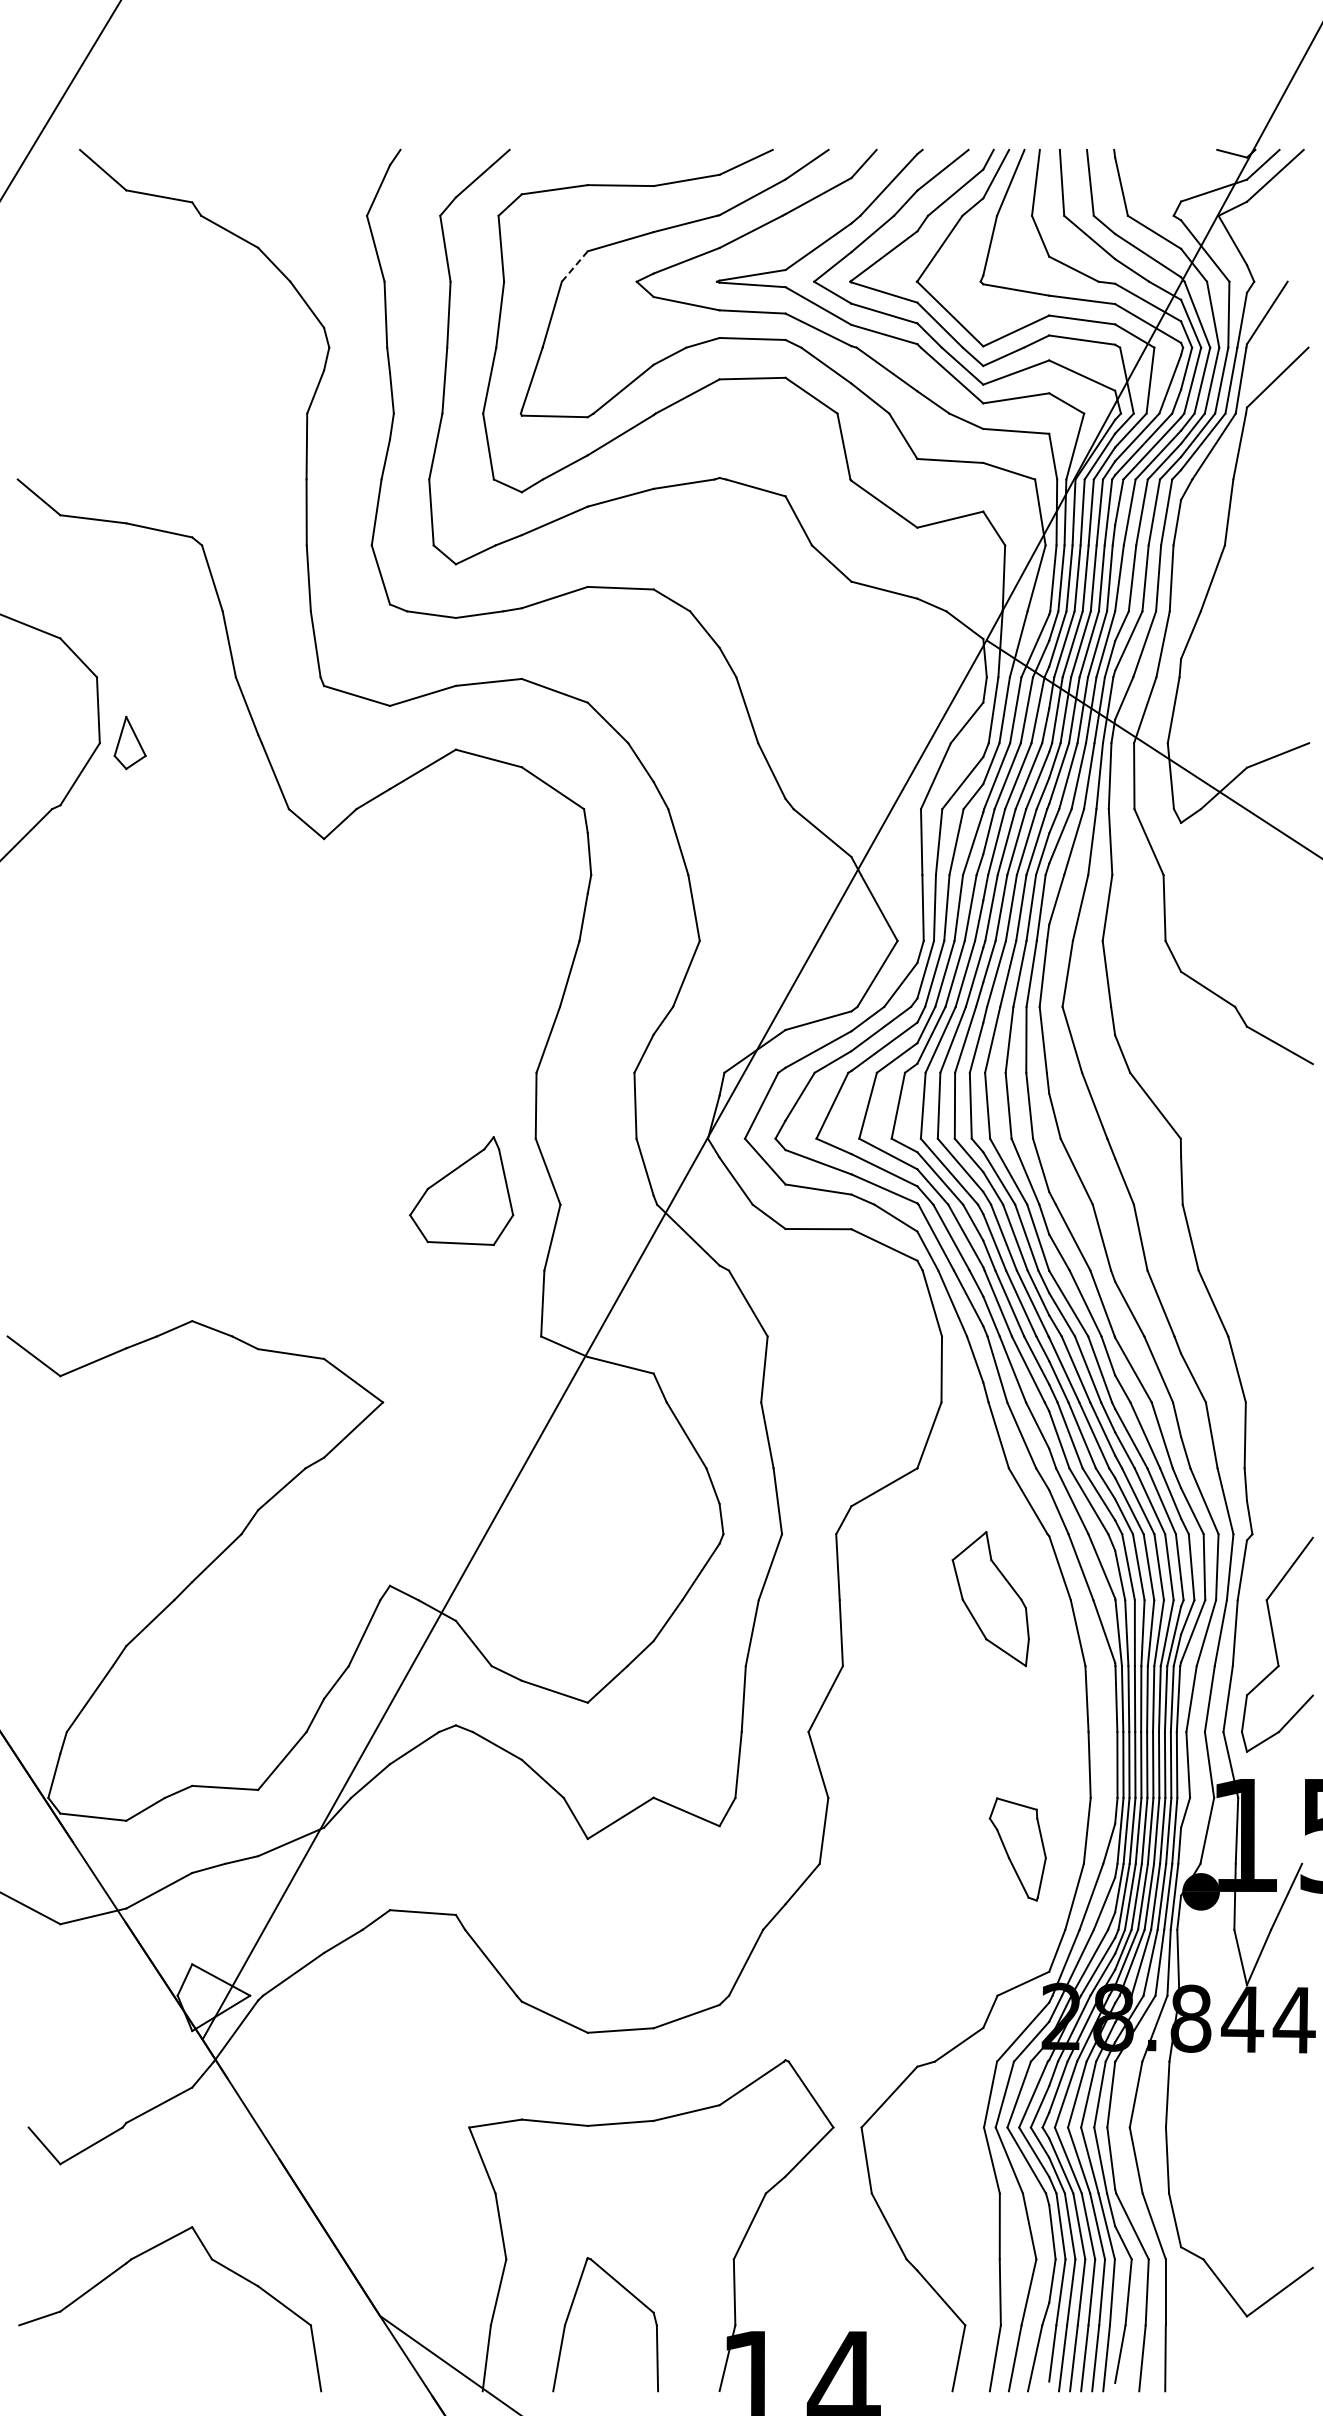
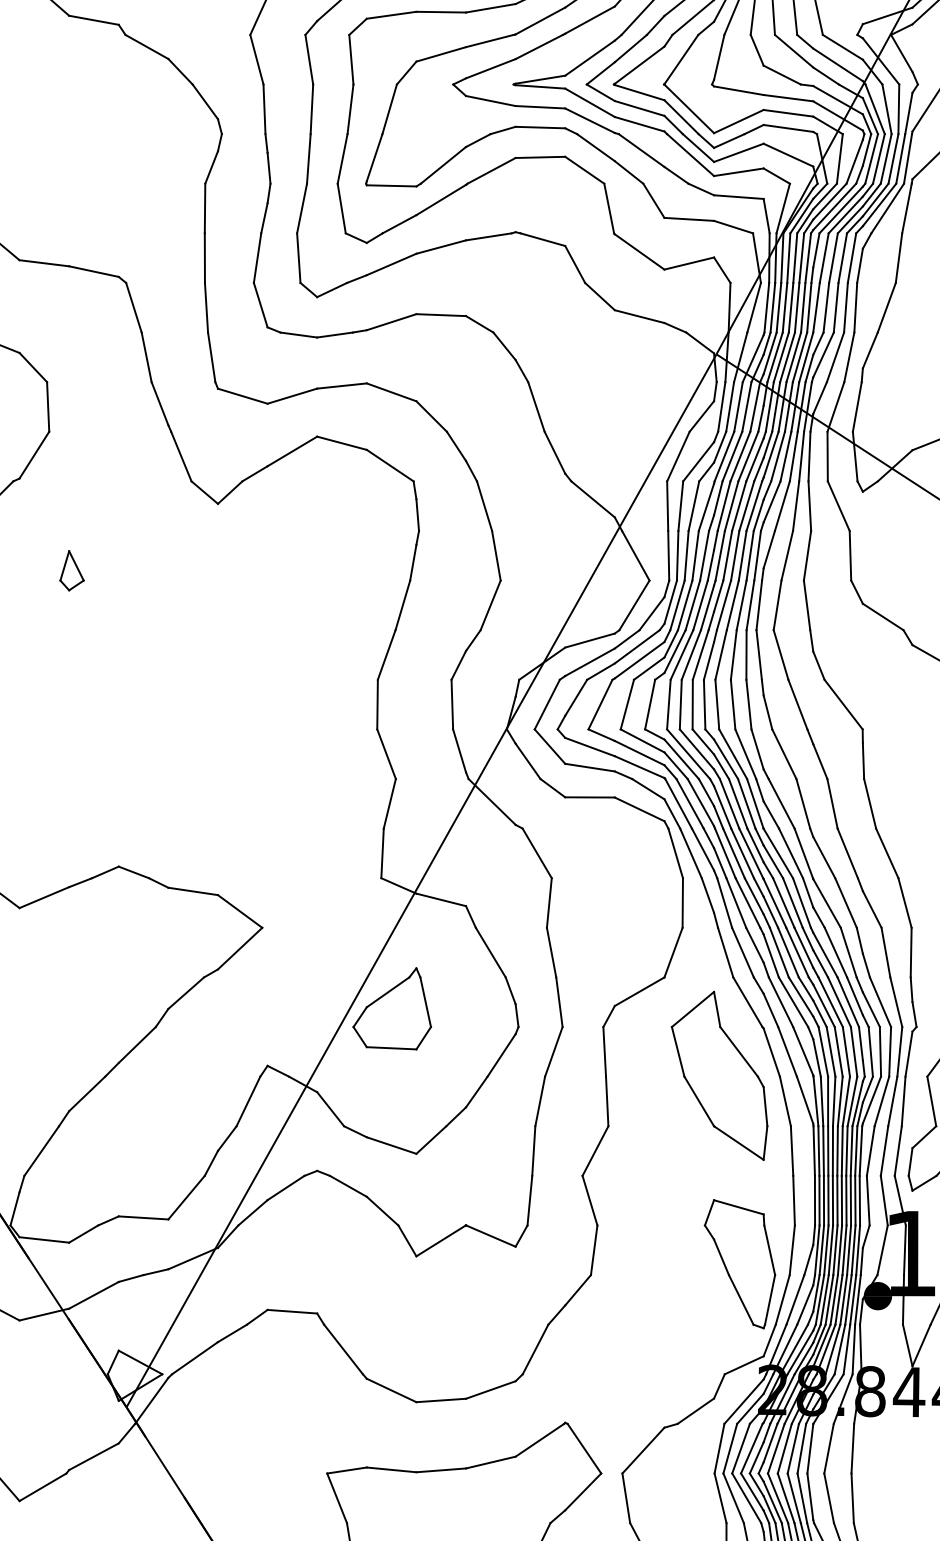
line: (574, 266) -> (406, 73), dashed -> solid
part: (129, 742) -> (71, 570), moved
part: (461, 1190) -> (392, 1008), moved
part: (990, 1598) -> (719, 1075), size x1.67
part: (1017, 1849) -> (739, 1264), size x1.67

